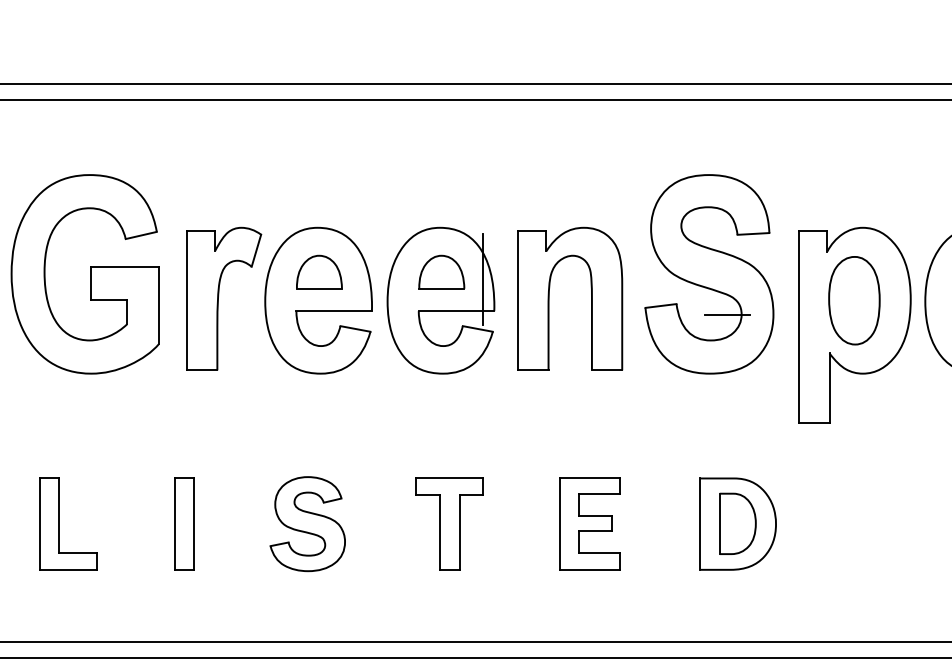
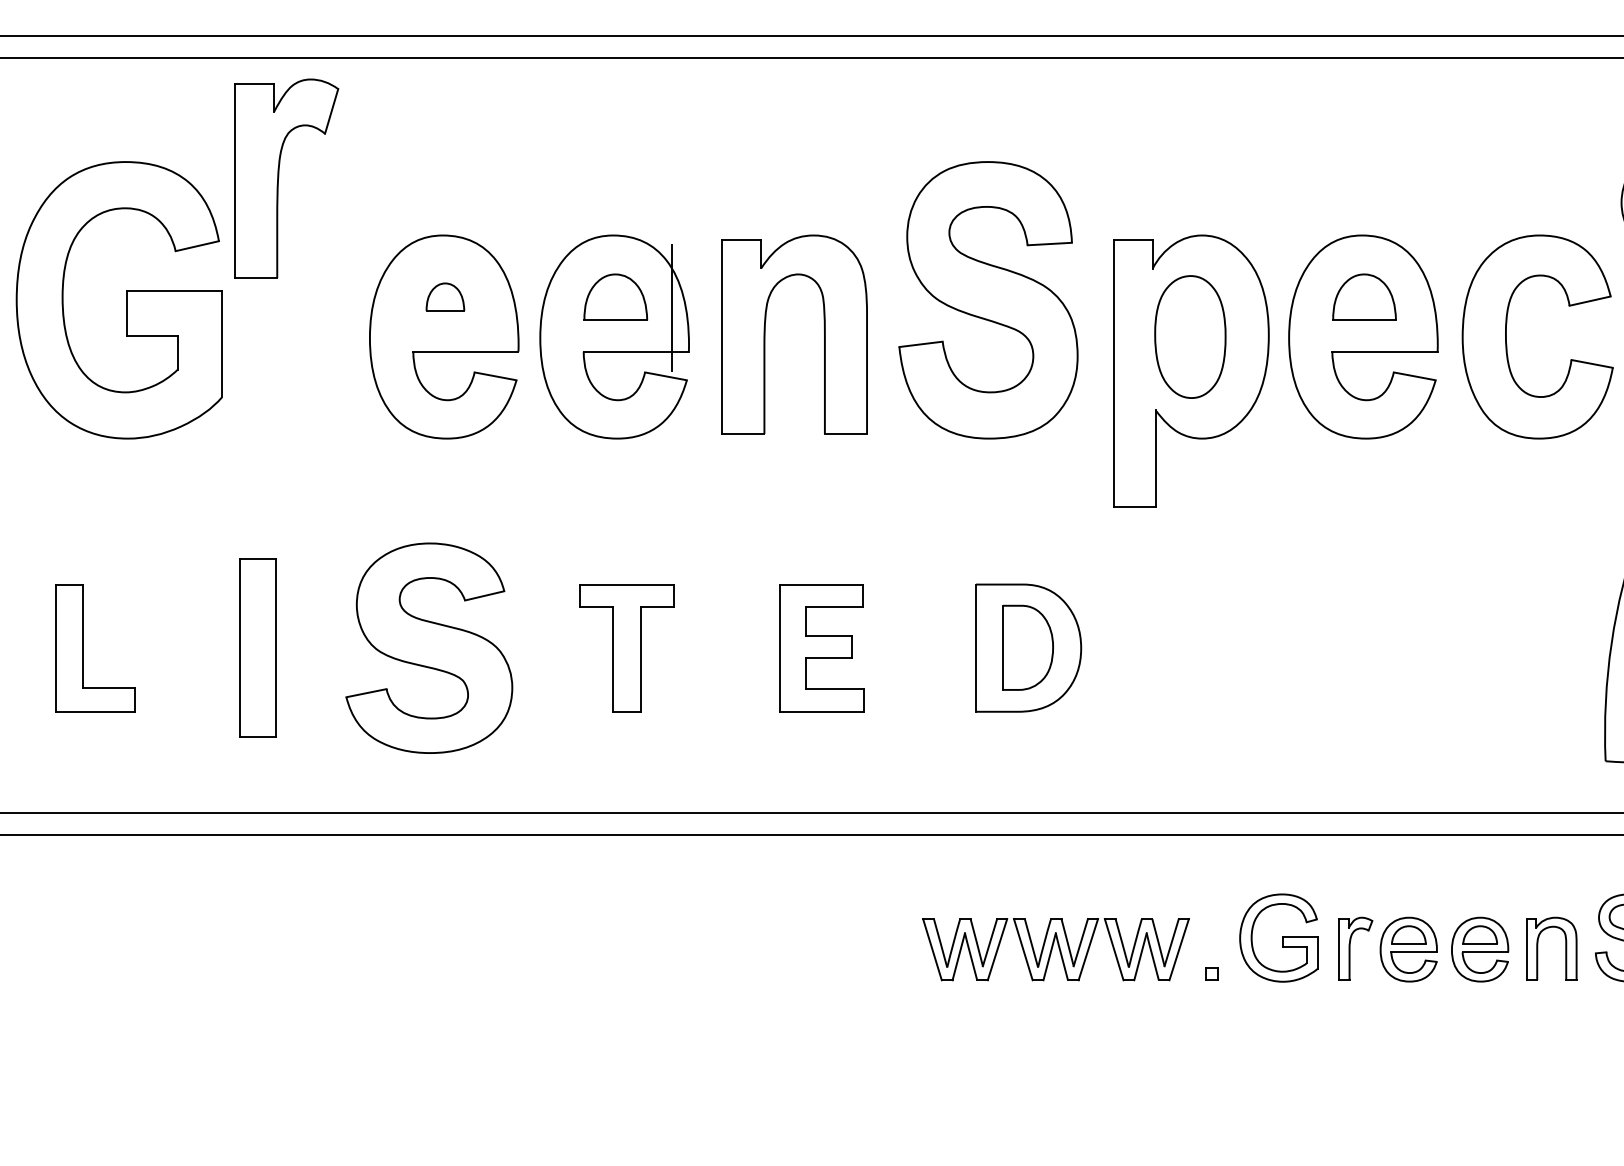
part: (319, 271) -> (445, 296), size x0.6
part: (218, 298) -> (279, 177), moved
line: (727, 314) -> (1013, 356), removed
part: (307, 523) -> (428, 647), size x1.6
part: (184, 524) -> (257, 648), size x1.4

